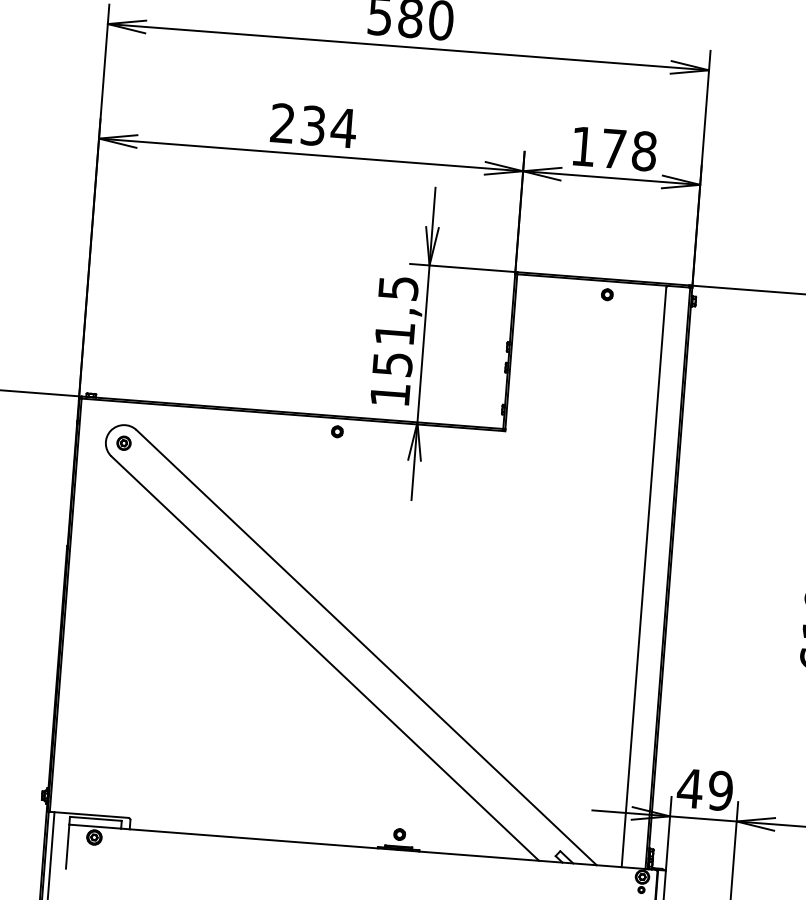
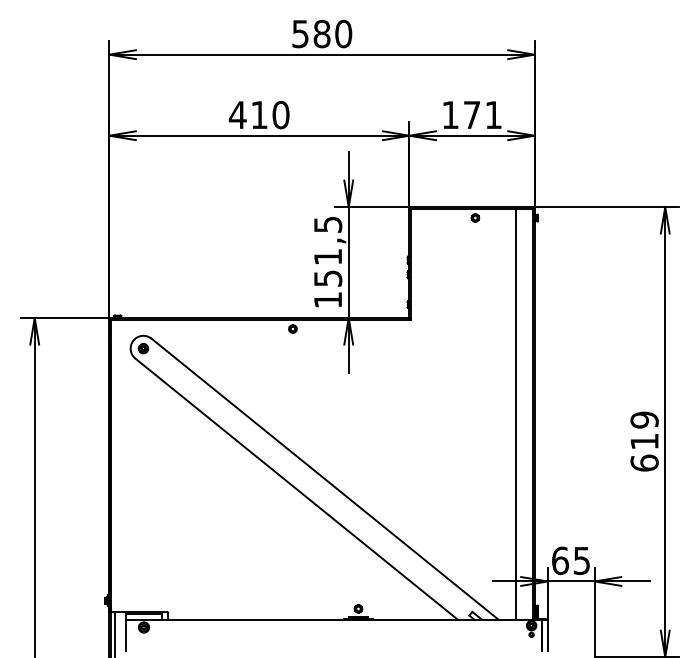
text: (312, 124) -> (258, 114), 234 -> 410
text: (644, 151) -> (493, 115), 178 -> 171
text: (704, 789) -> (570, 560), 49 -> 65

